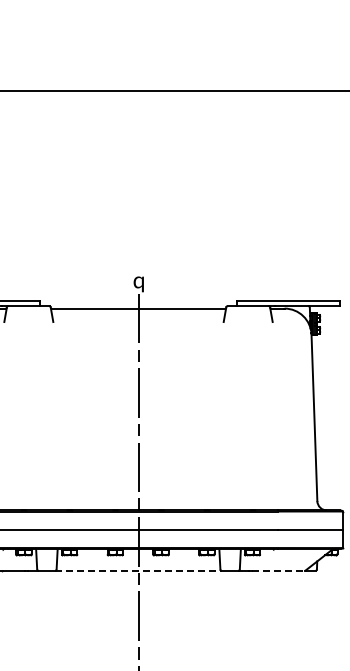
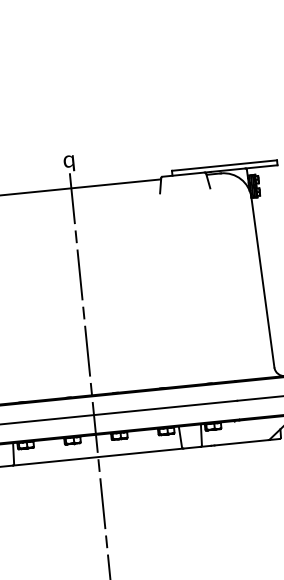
line: (139, 570) -> (99, 456), dashed -> solid
line: (278, 570) -> (241, 442), dashed -> solid

